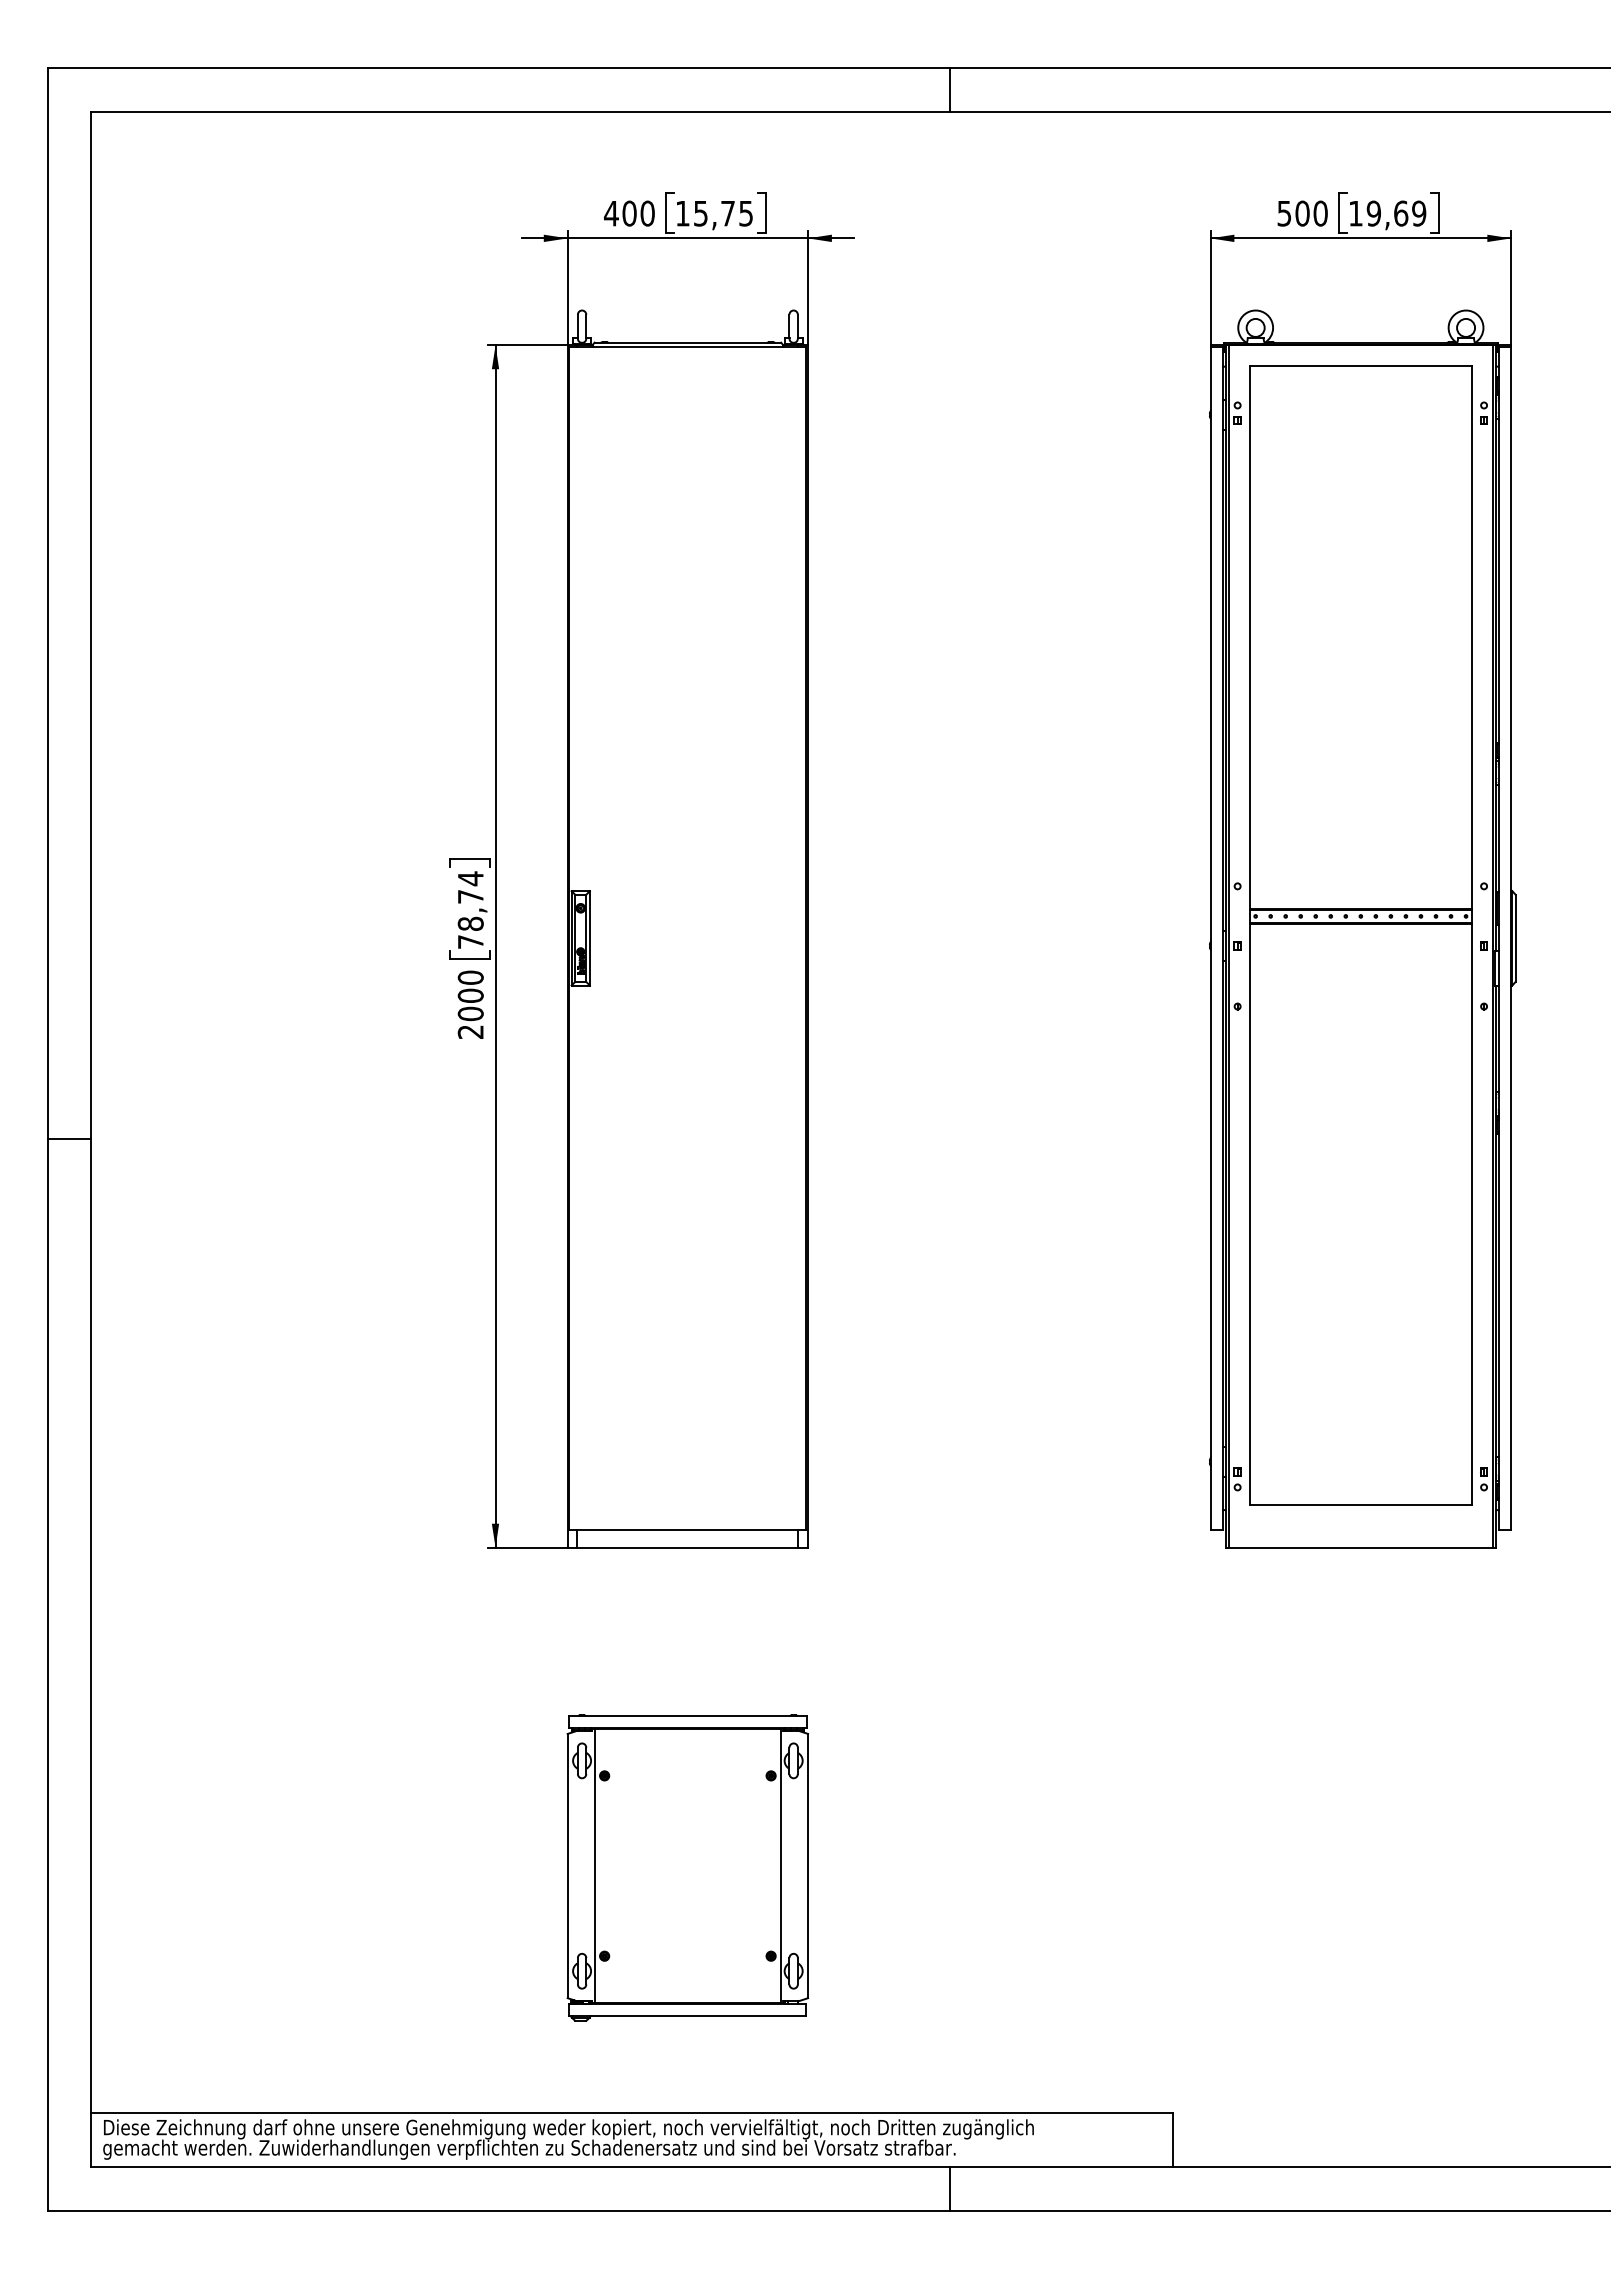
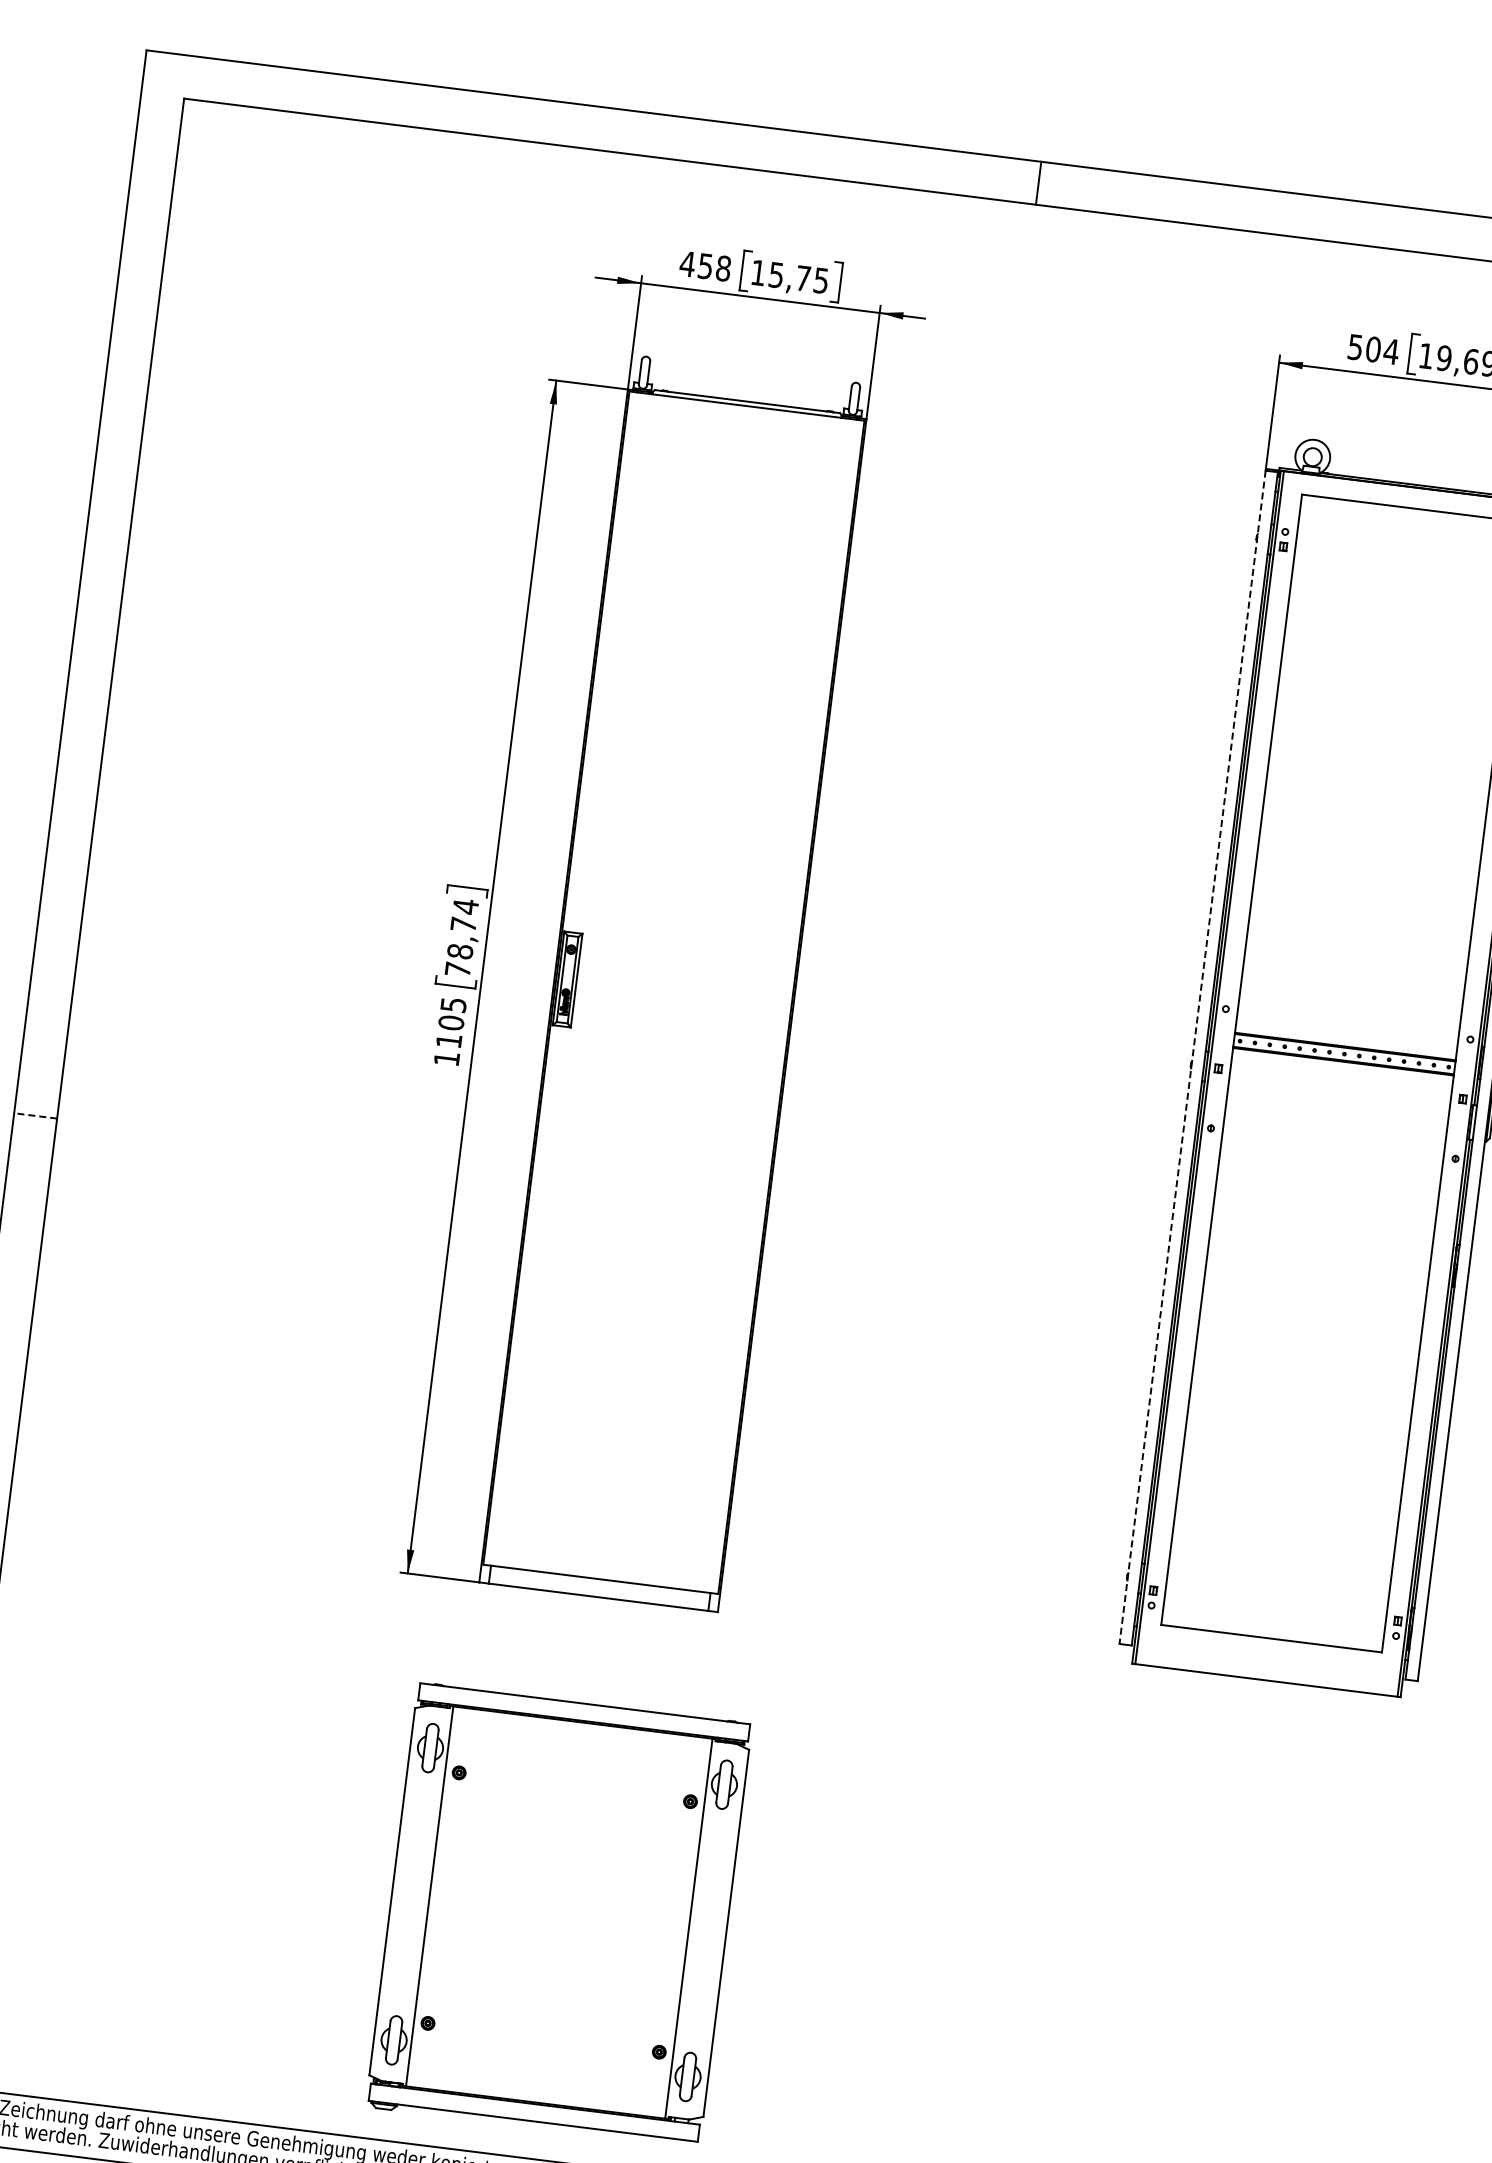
text: (638, 213) -> (714, 267), 400 -> 458
text: (1320, 213) -> (1391, 351), 500 -> 504
line: (1210, 938) -> (1192, 1057), solid -> dashed
text: (470, 1004) -> (450, 1031), 2000 -> 1105
line: (69, 1139) -> (35, 1115), solid -> dashed
part: (687, 1867) -> (558, 1914), size x1.4

